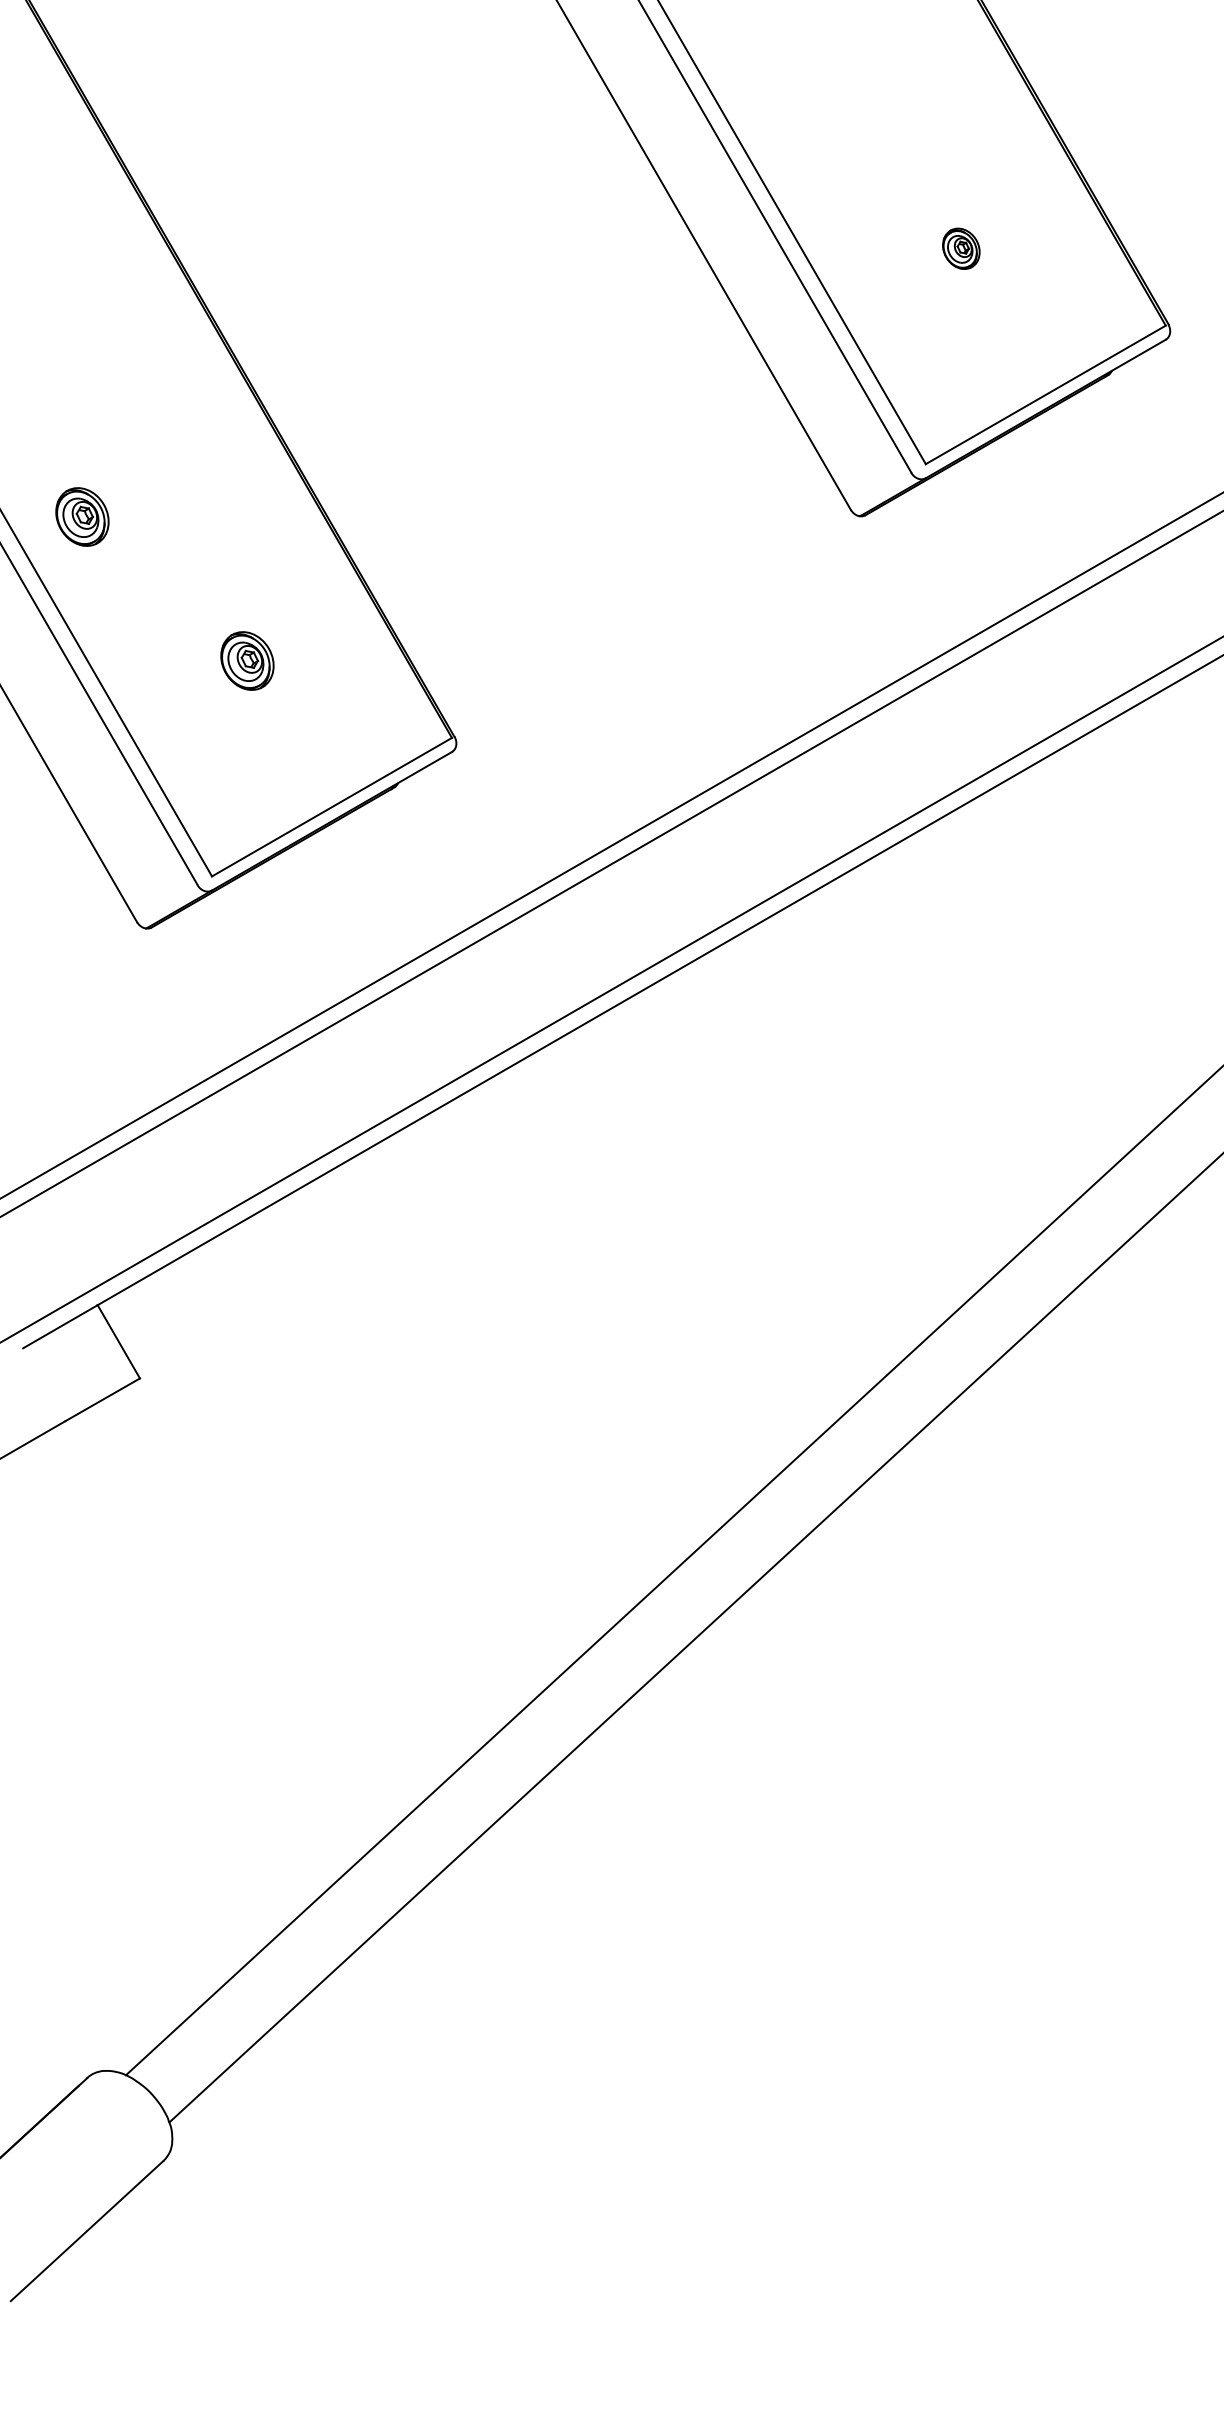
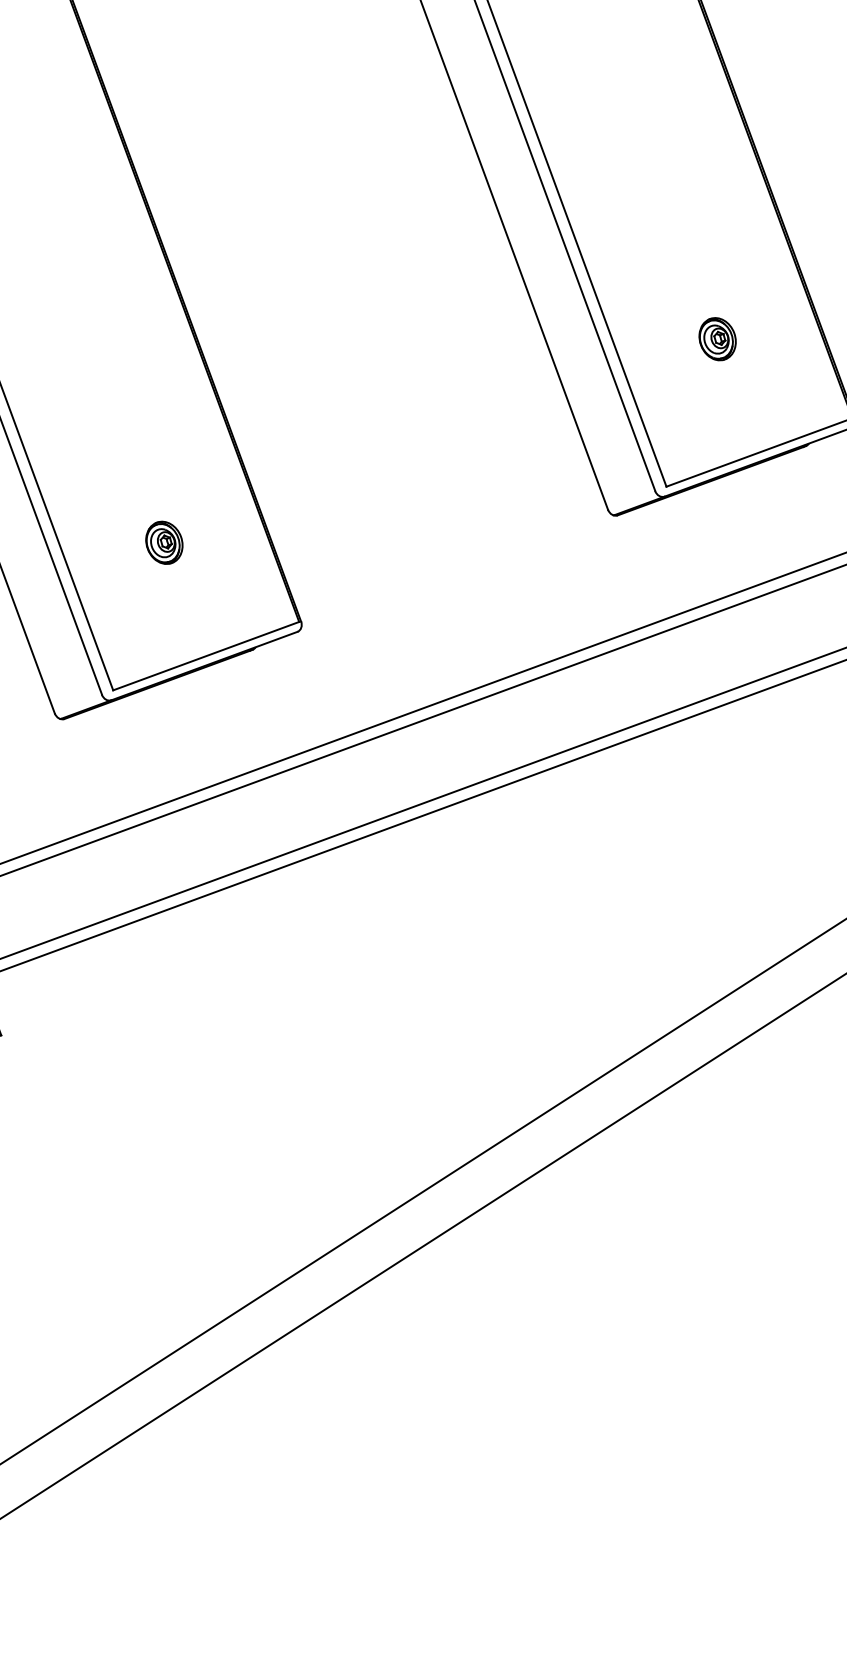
part: (961, 248) -> (717, 339), size x1.43
part: (82, 516) -> (65, 420), removed

